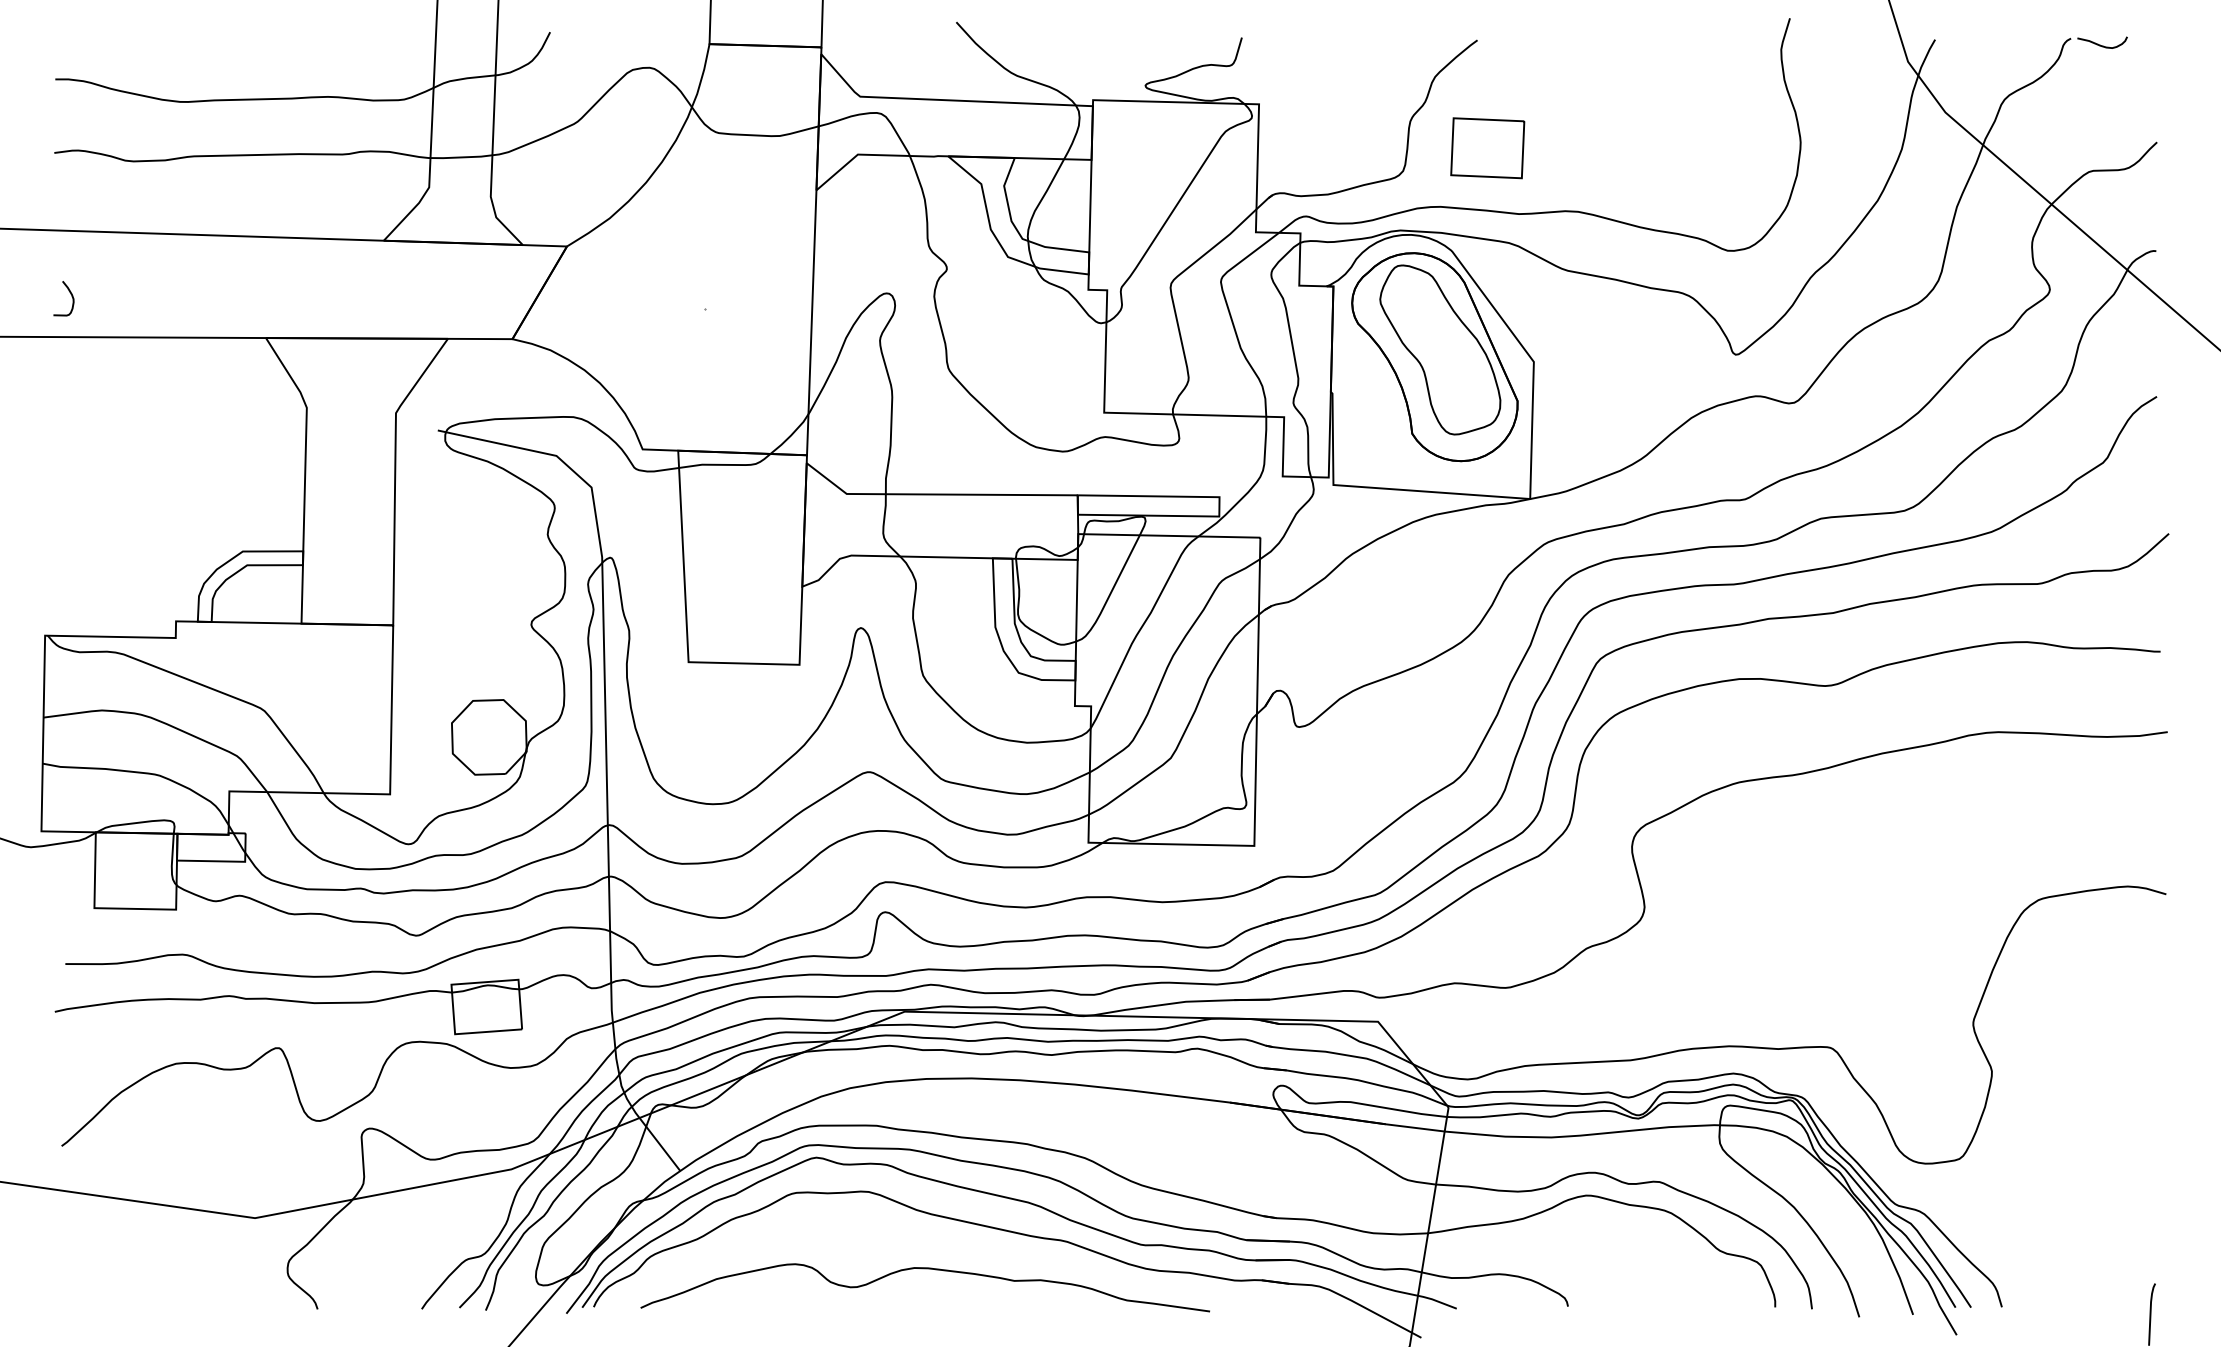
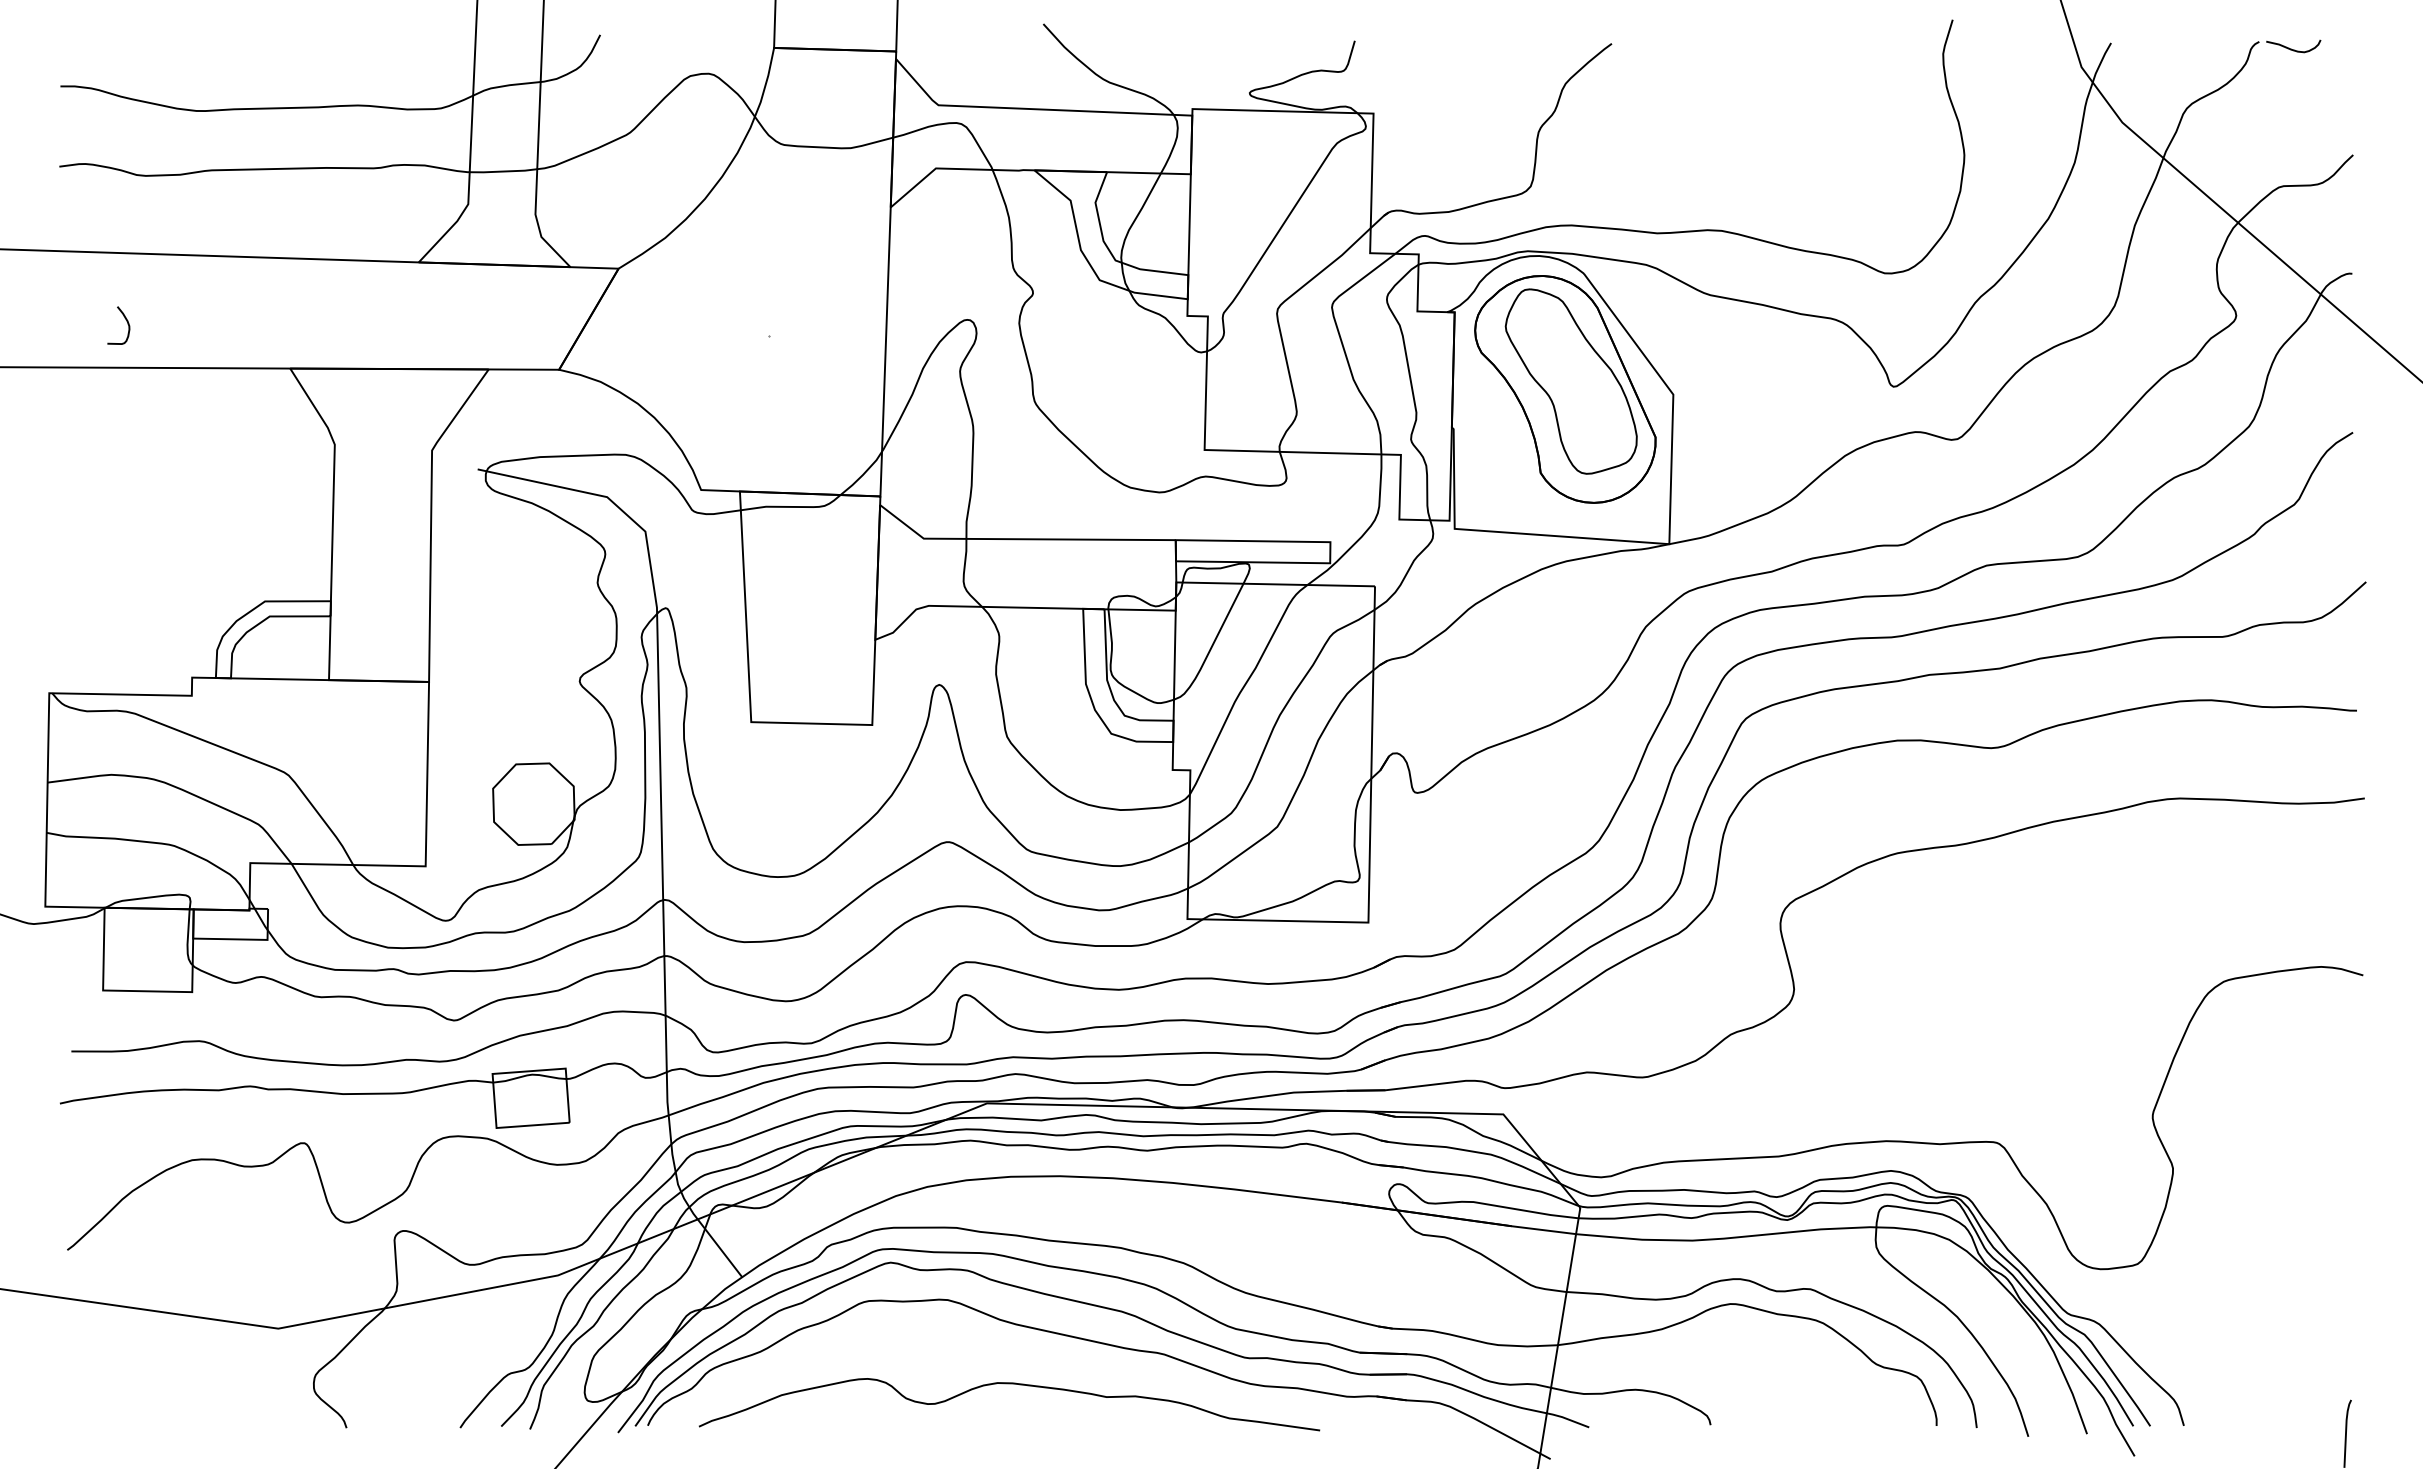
part: (1487, 148) -> (1622, 161), removed
curve: (70, 294) -> (126, 321), moved

